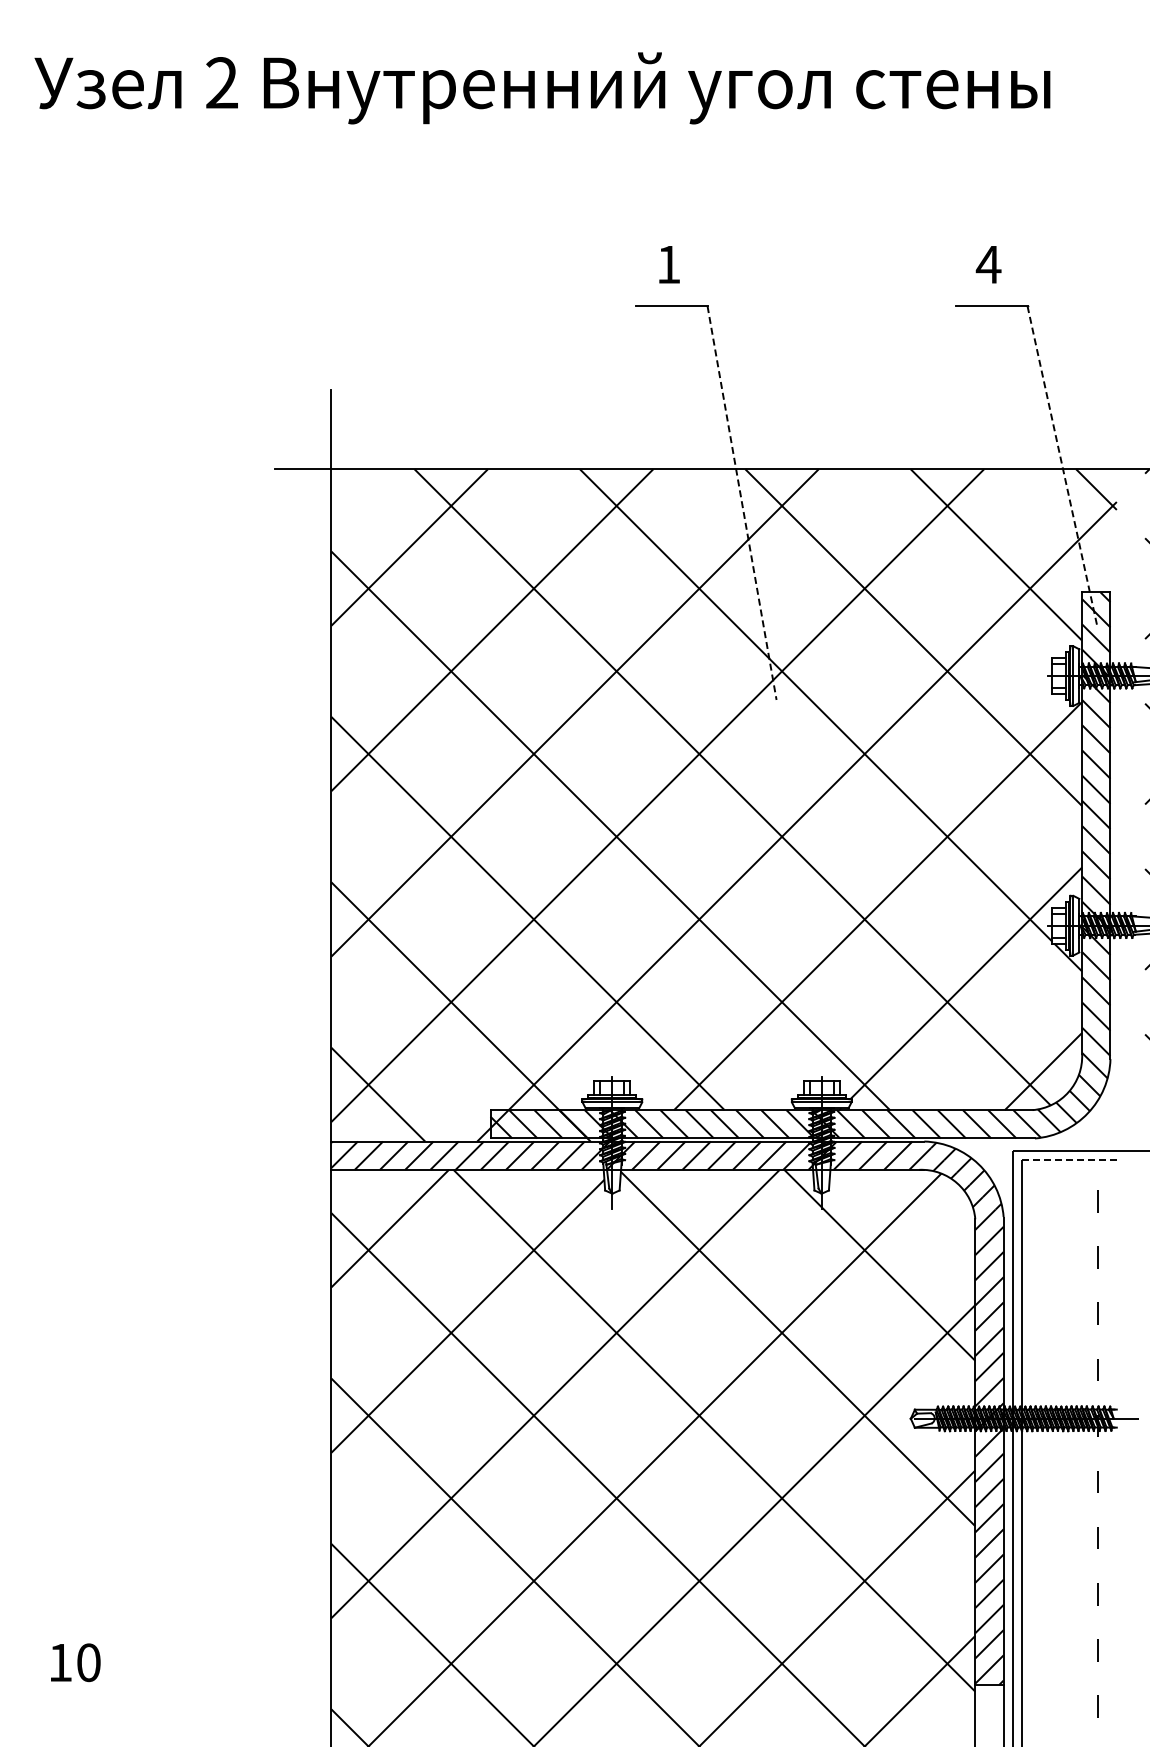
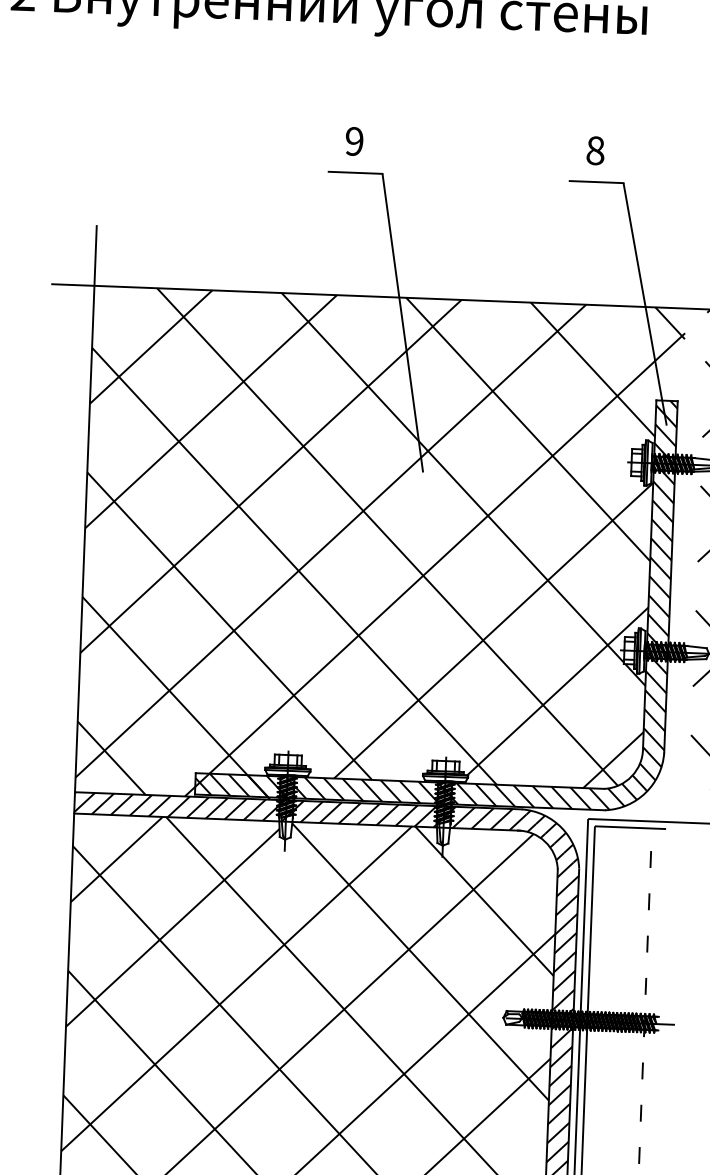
text: (668, 264) -> (354, 141), 1 -> 9
text: (988, 264) -> (595, 150), 4 -> 8
line: (1062, 465) -> (645, 304), dashed -> solid
line: (742, 503) -> (403, 323), dashed -> solid
line: (1069, 1160) -> (630, 827), dashed -> solid

